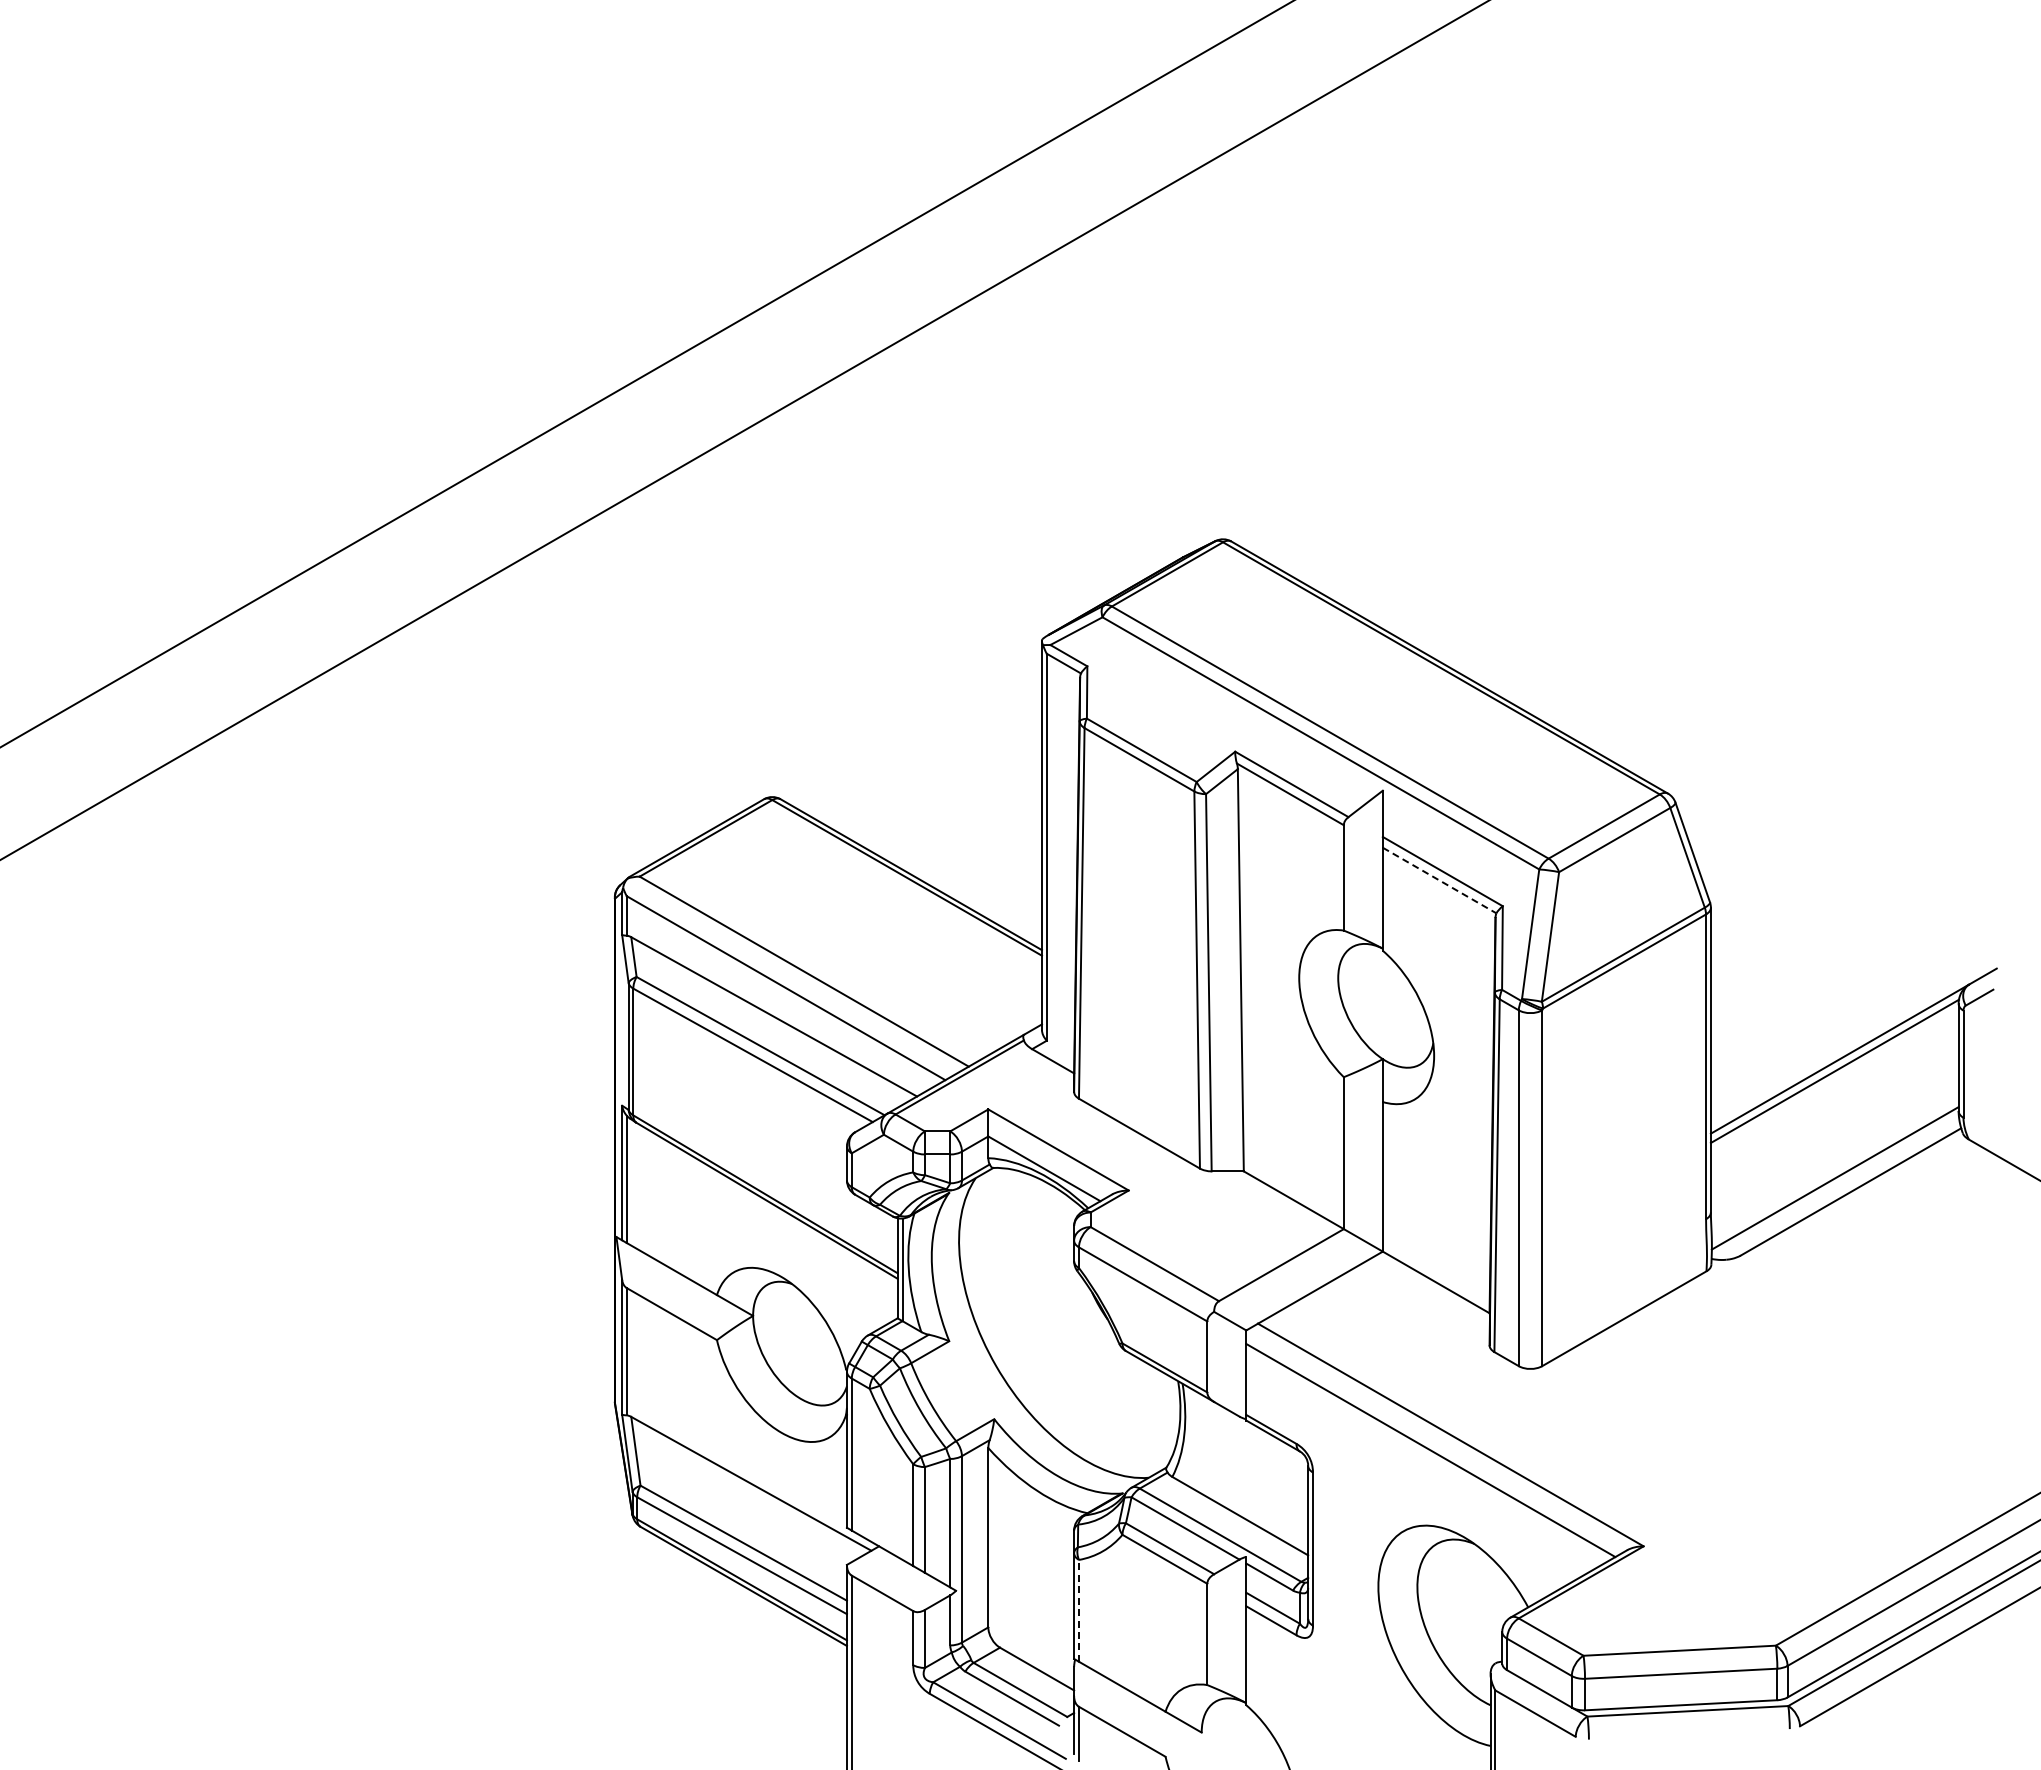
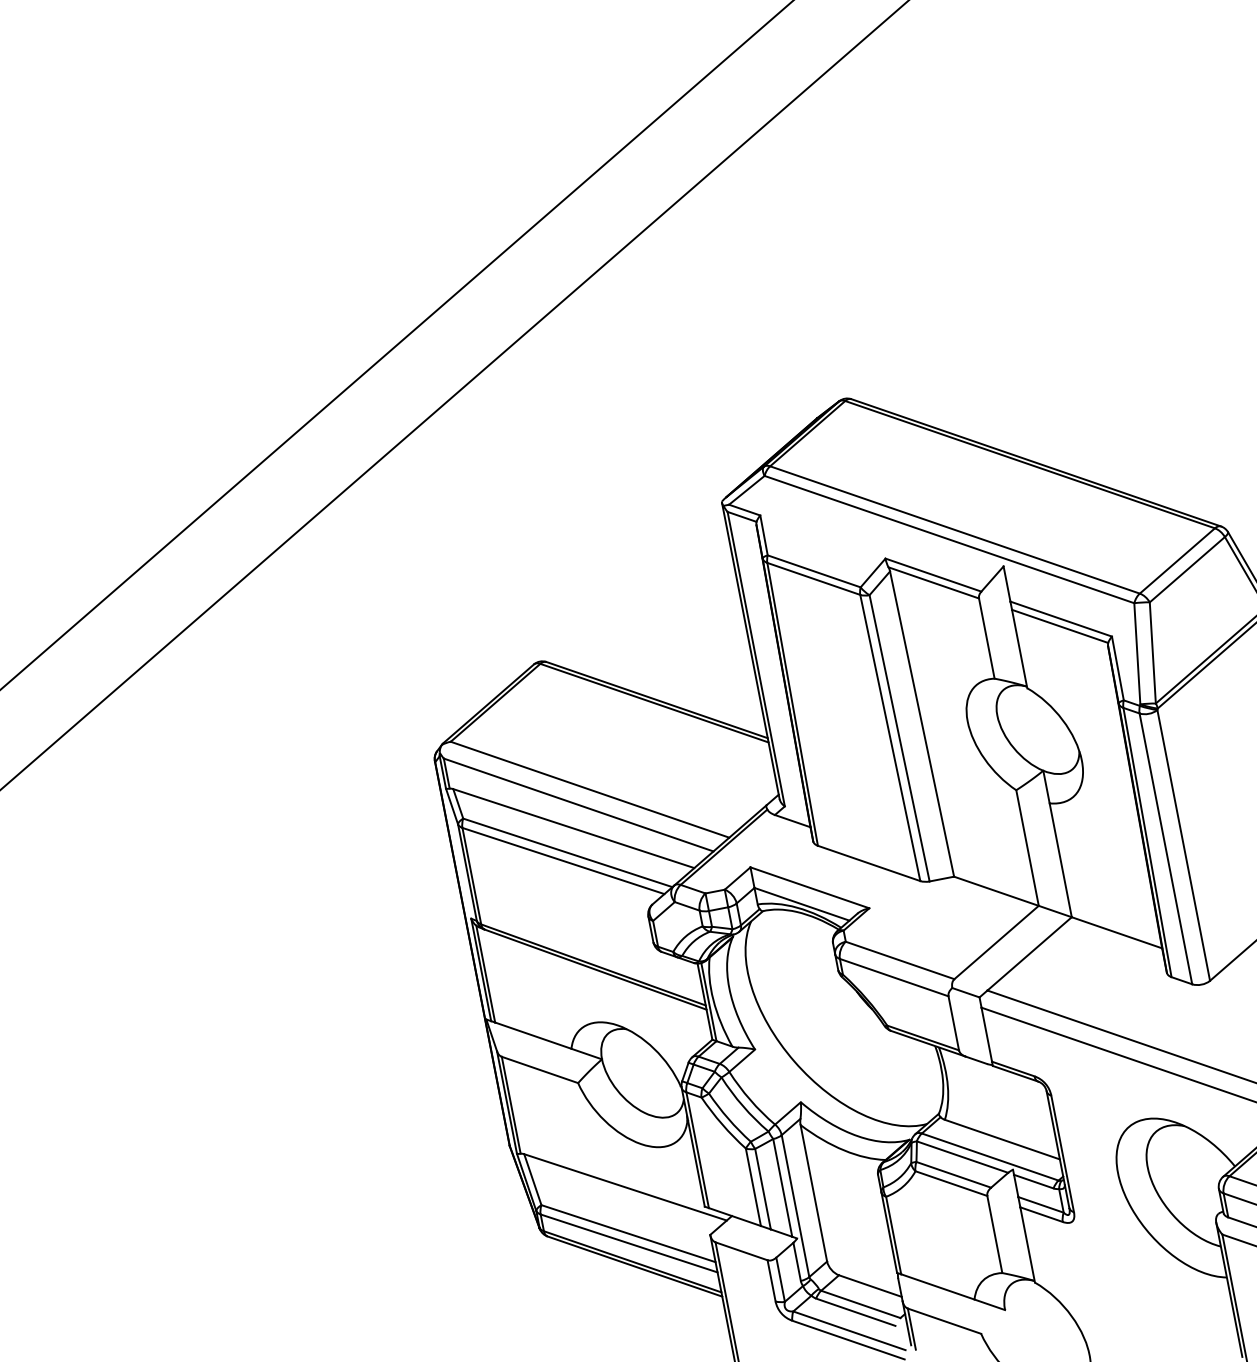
line: (1439, 880) -> (1060, 626), dashed -> solid
line: (1078, 1610) -> (893, 1235), dashed -> solid

